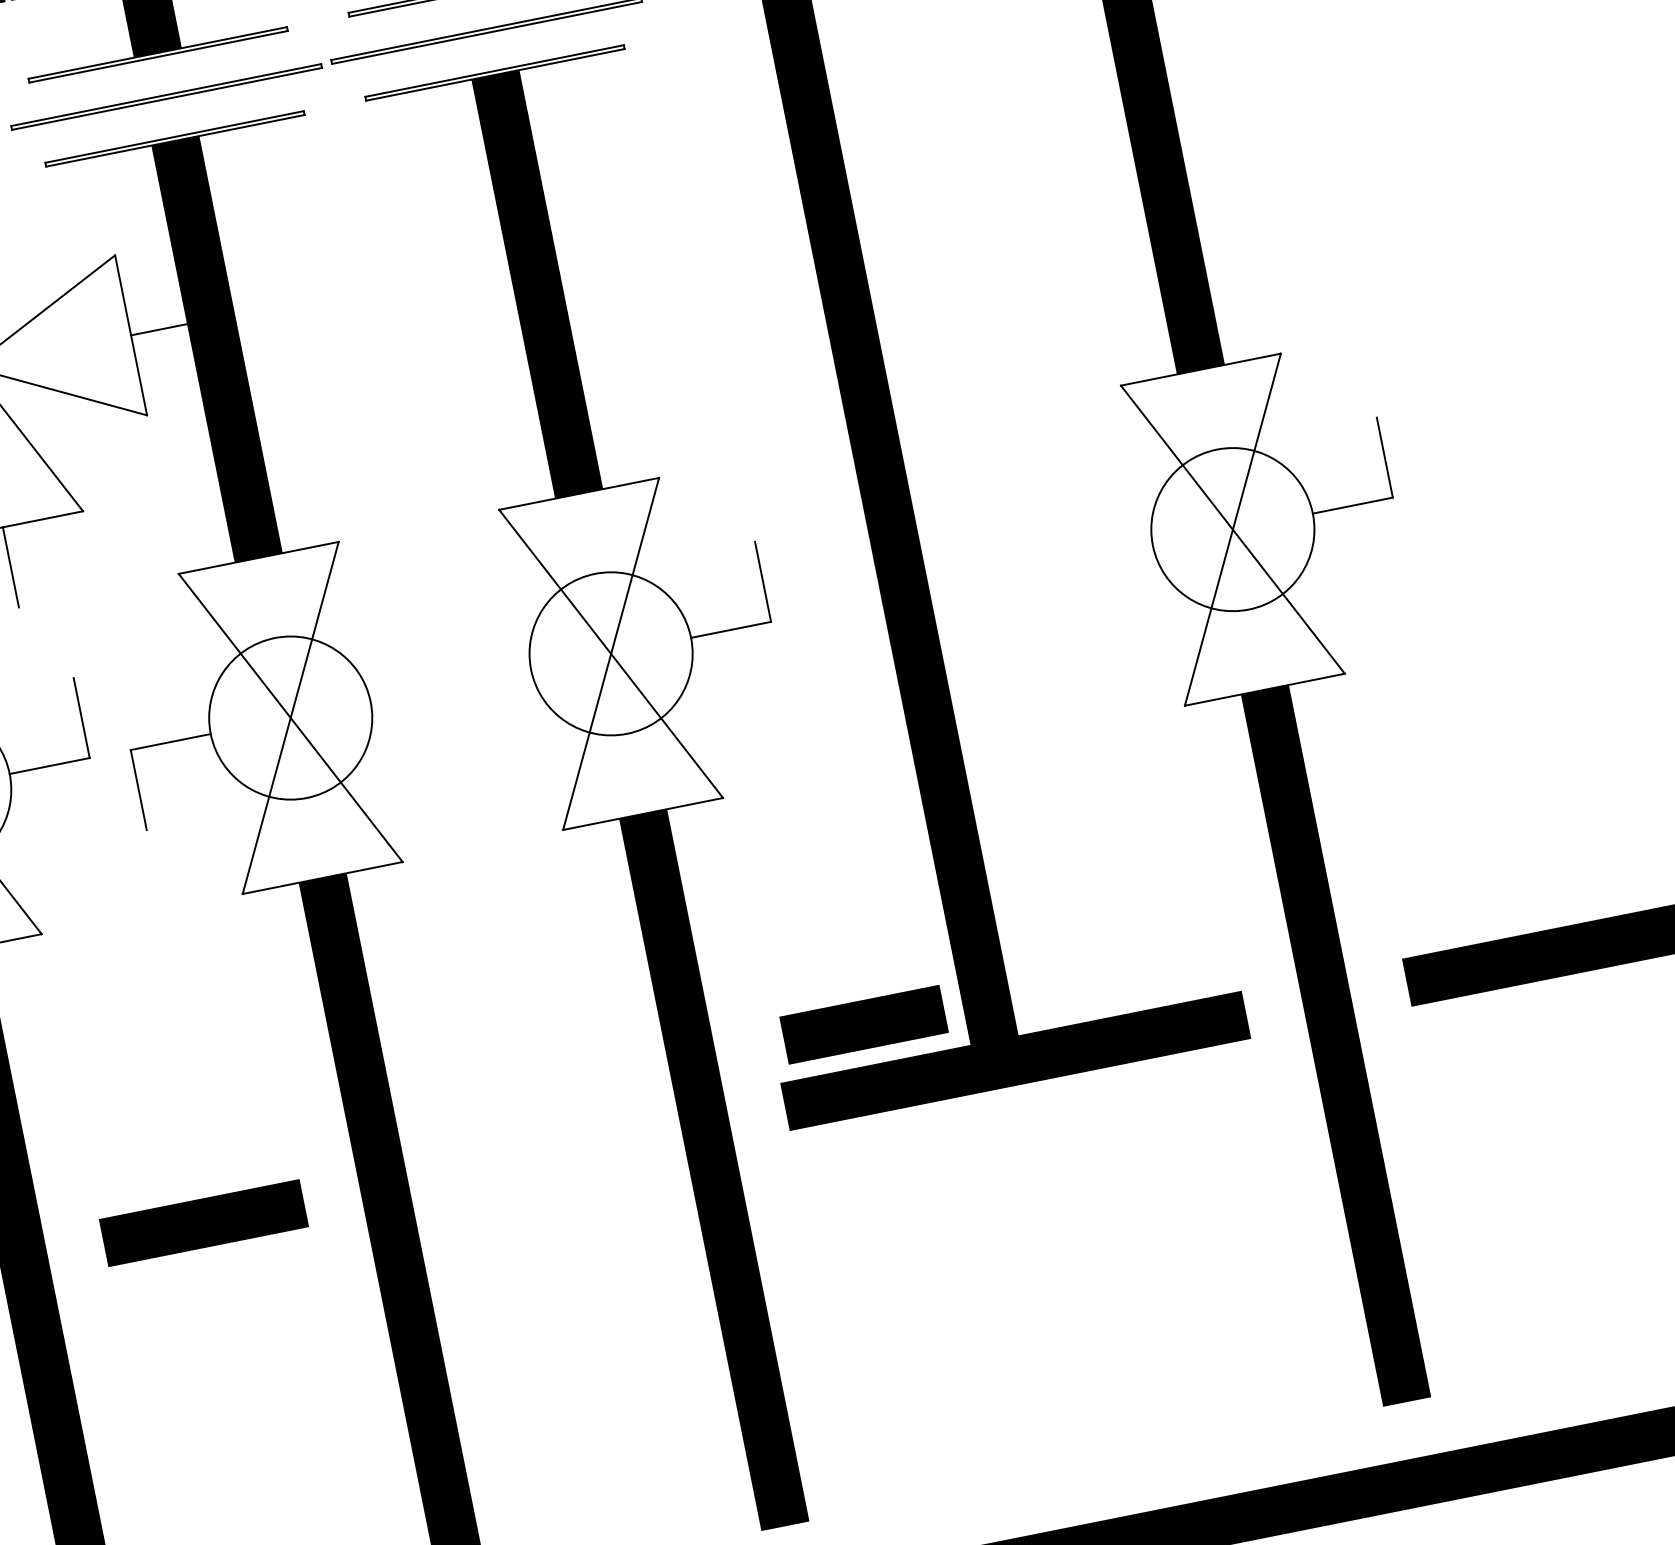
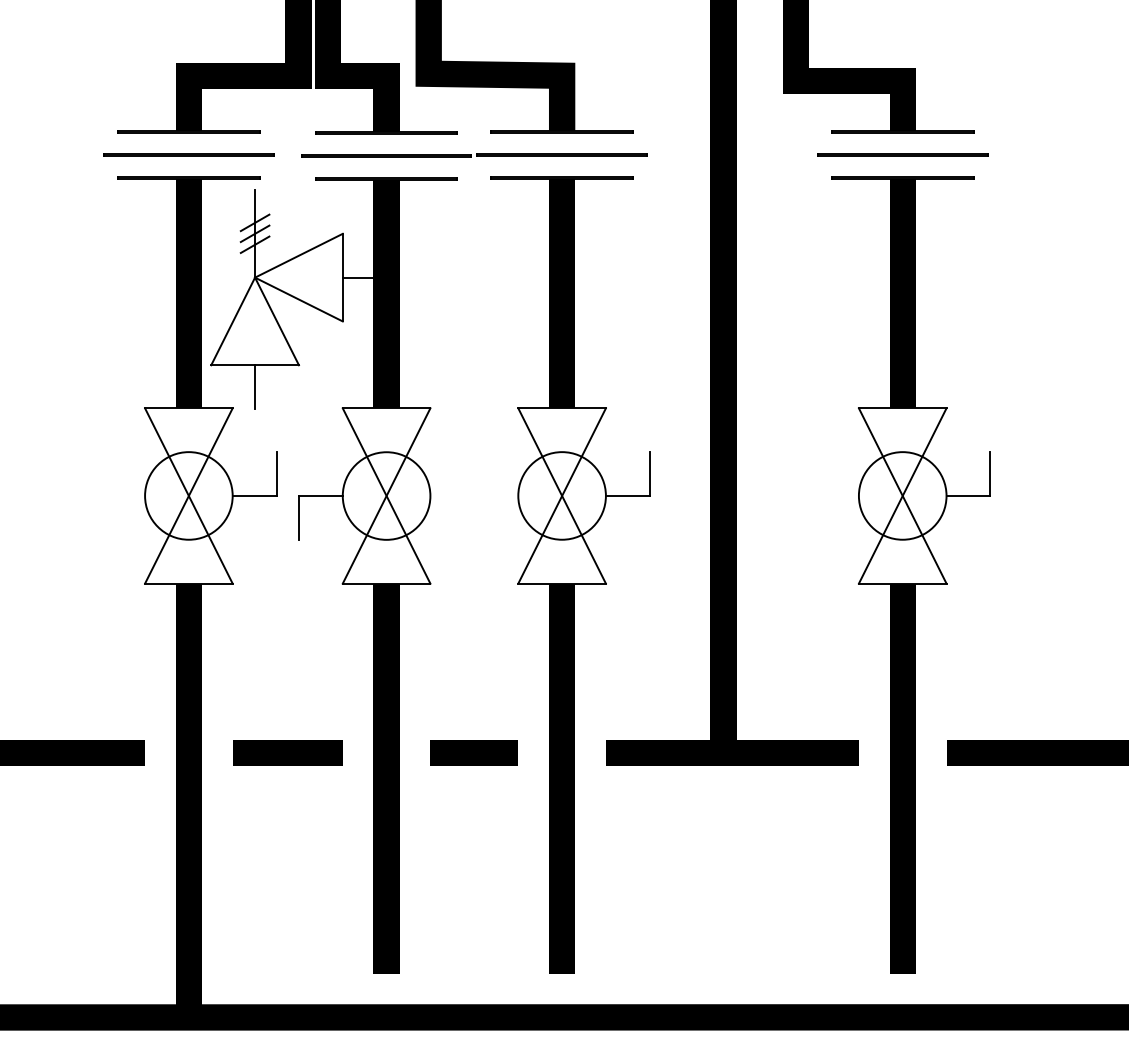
line: (862, 1024) -> (473, 752), moved

